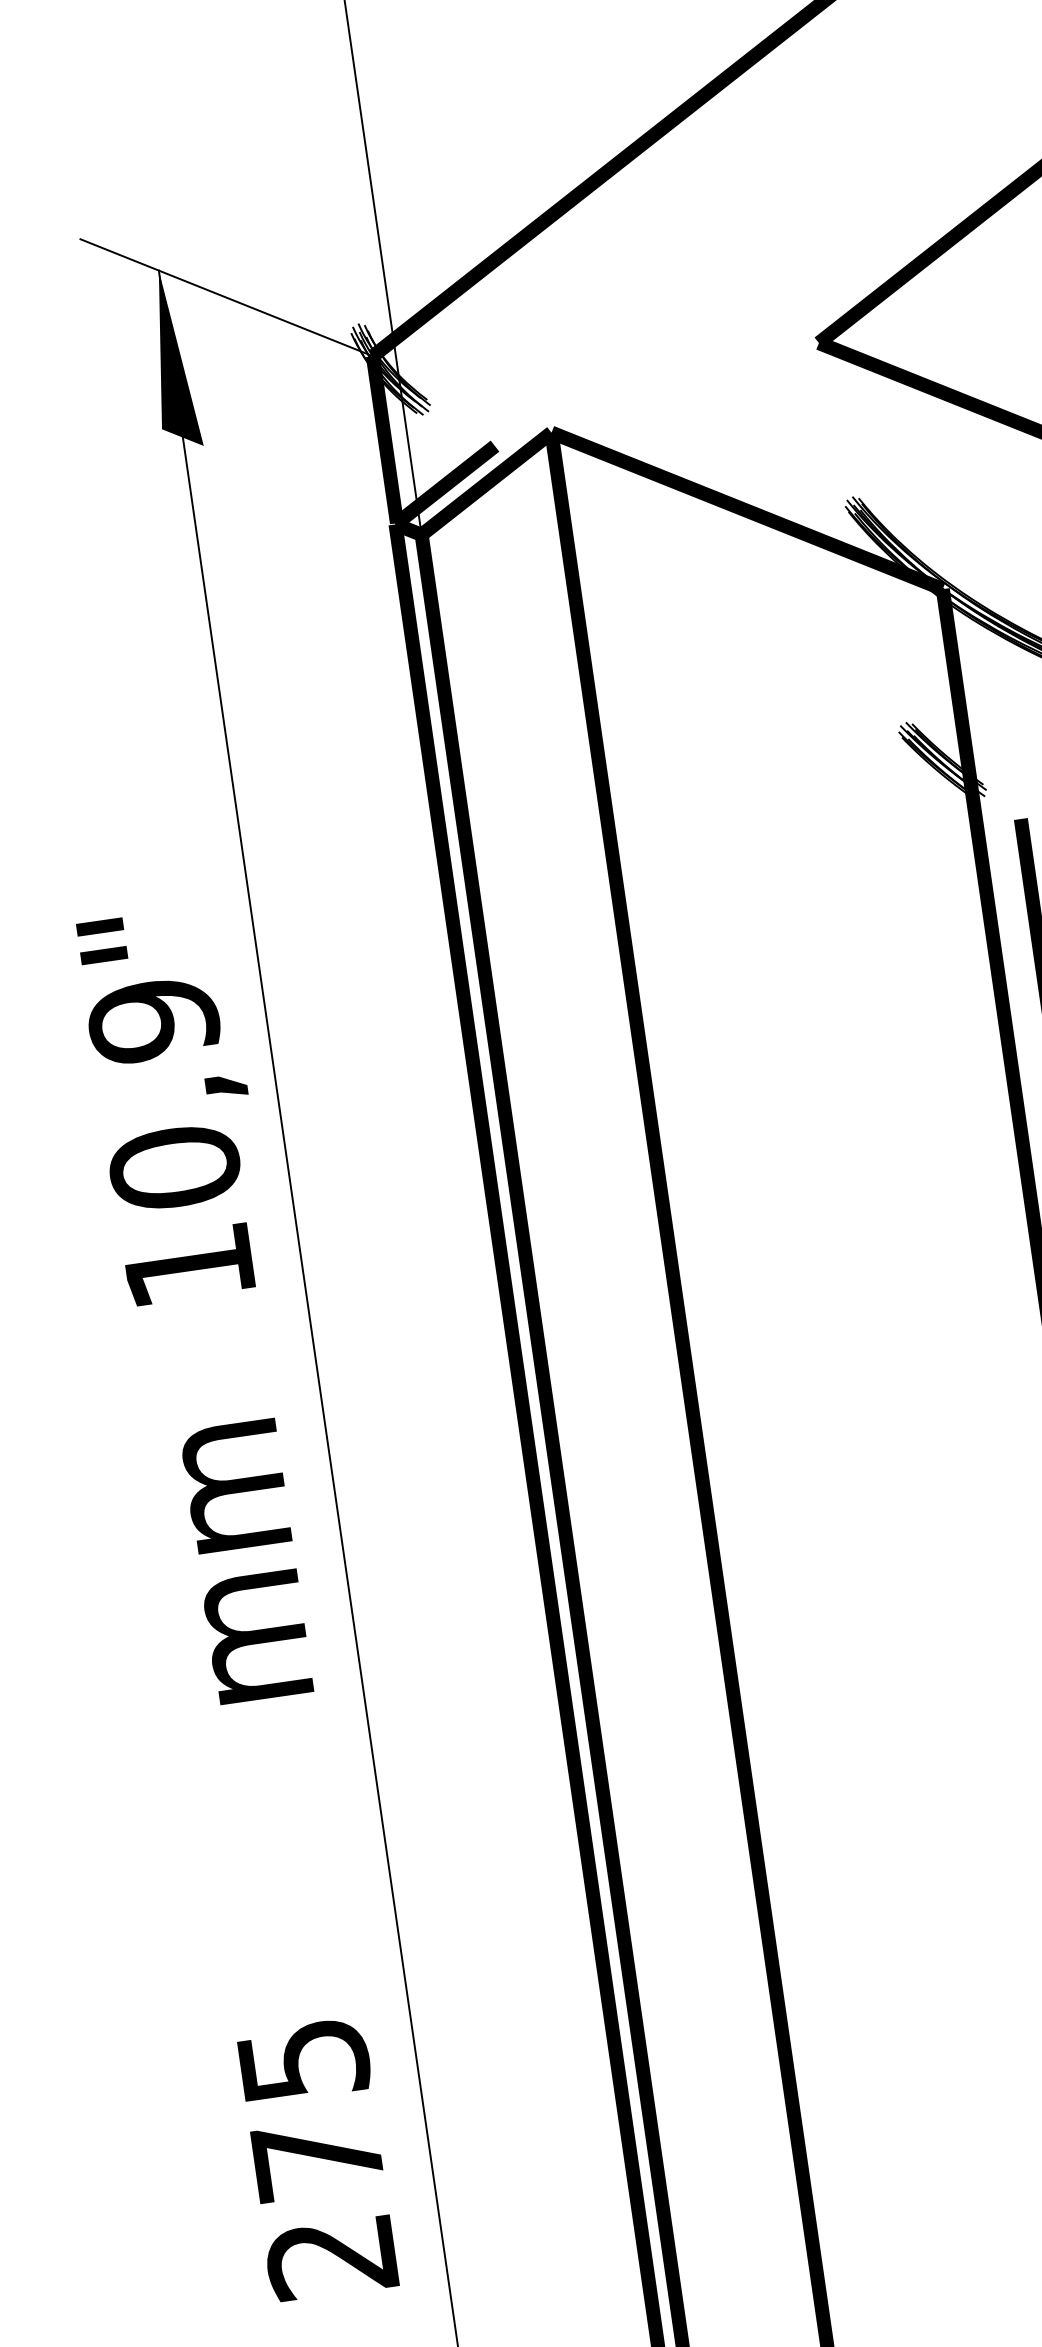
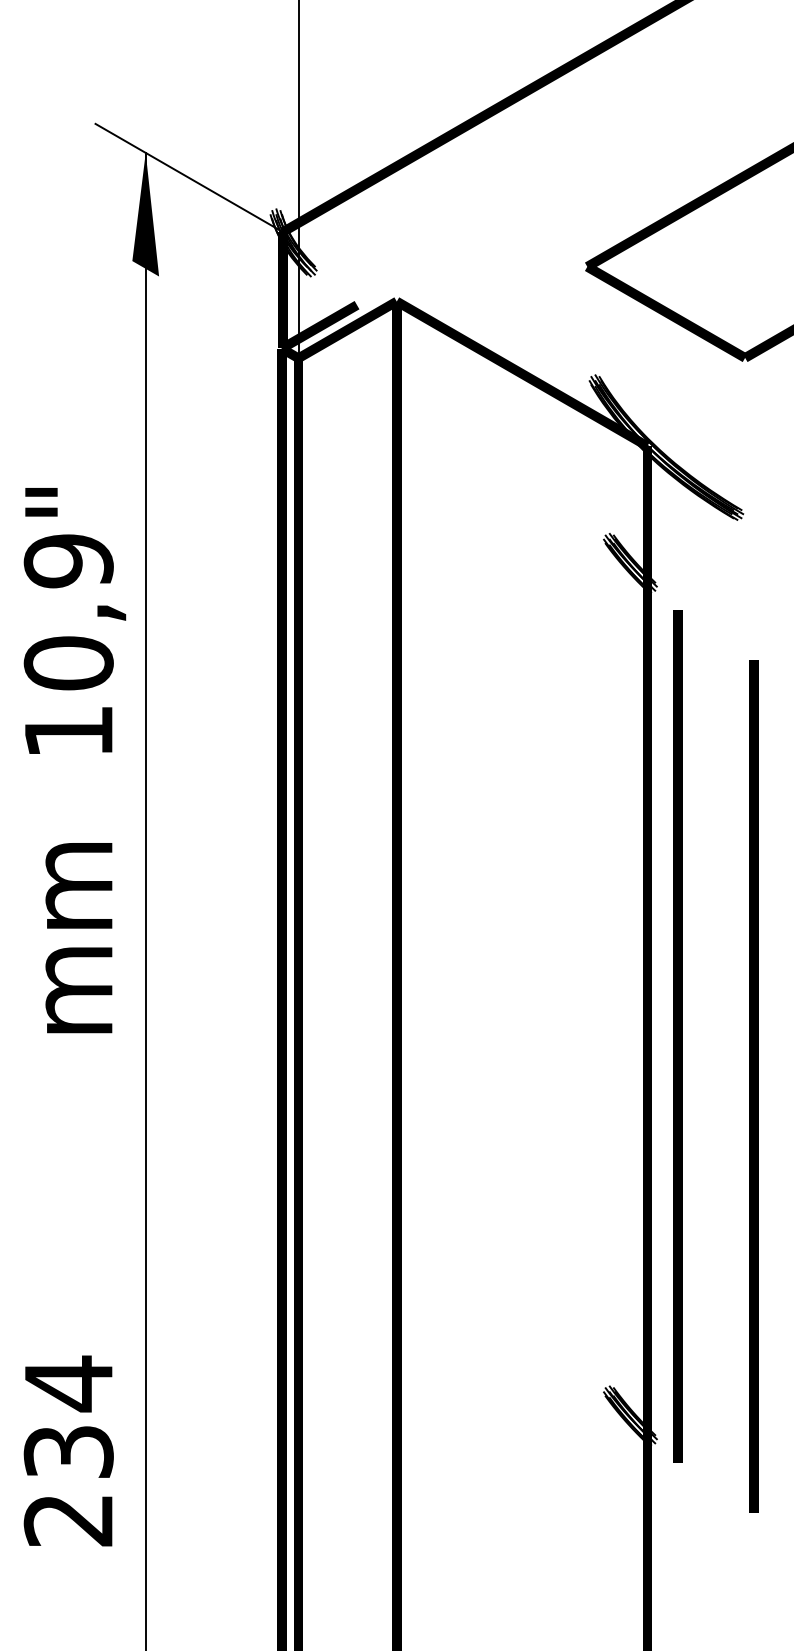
text: (203, 1306) -> (74, 760), moved
text: (309, 2107) -> (68, 1416), 275 -> 234

